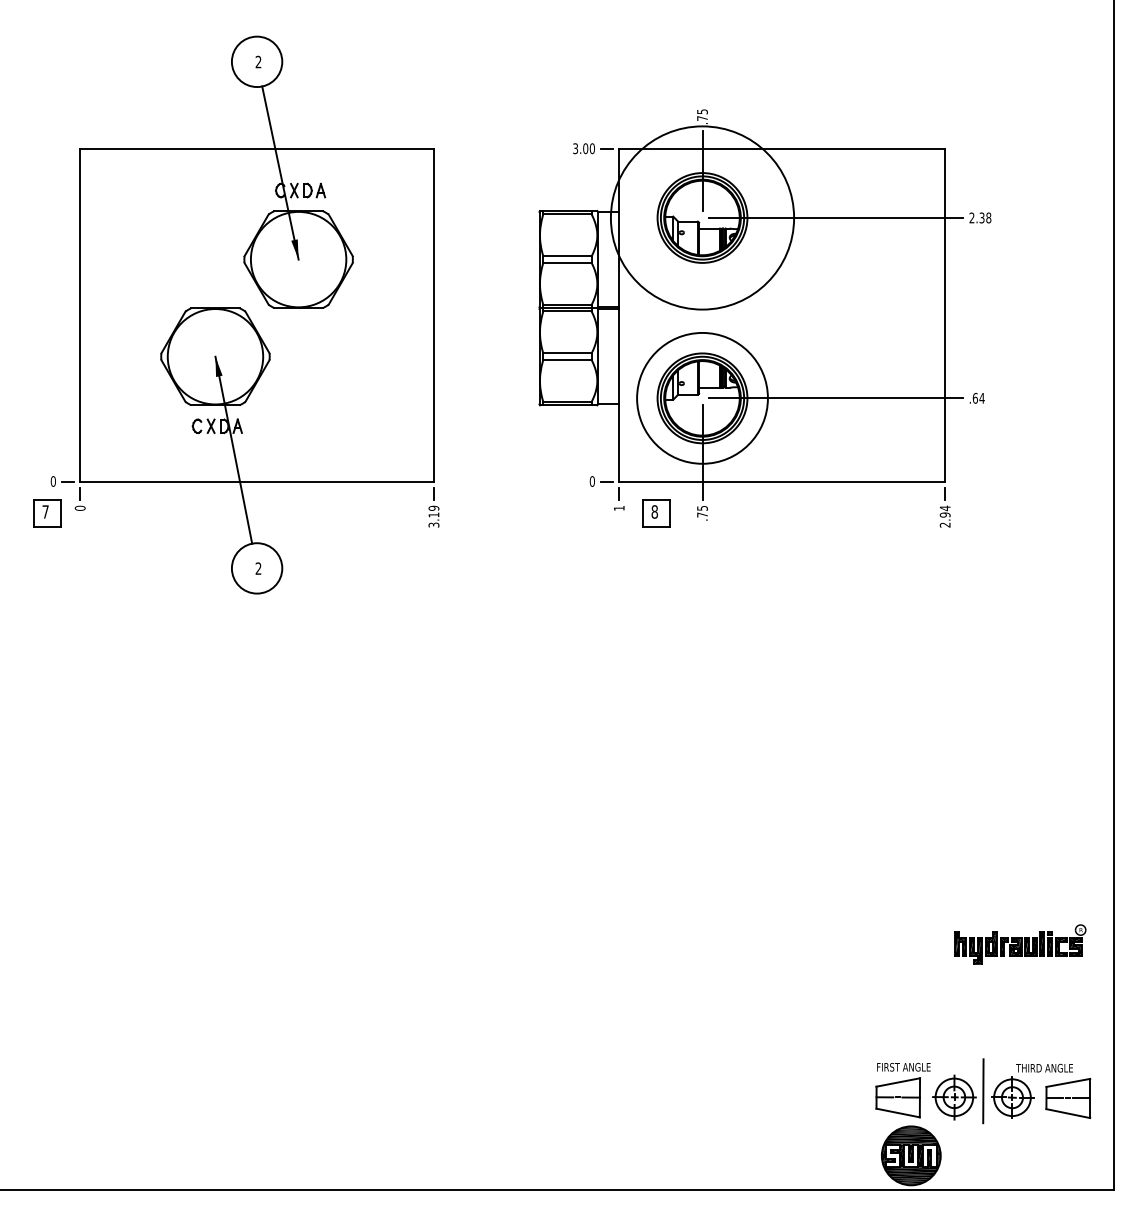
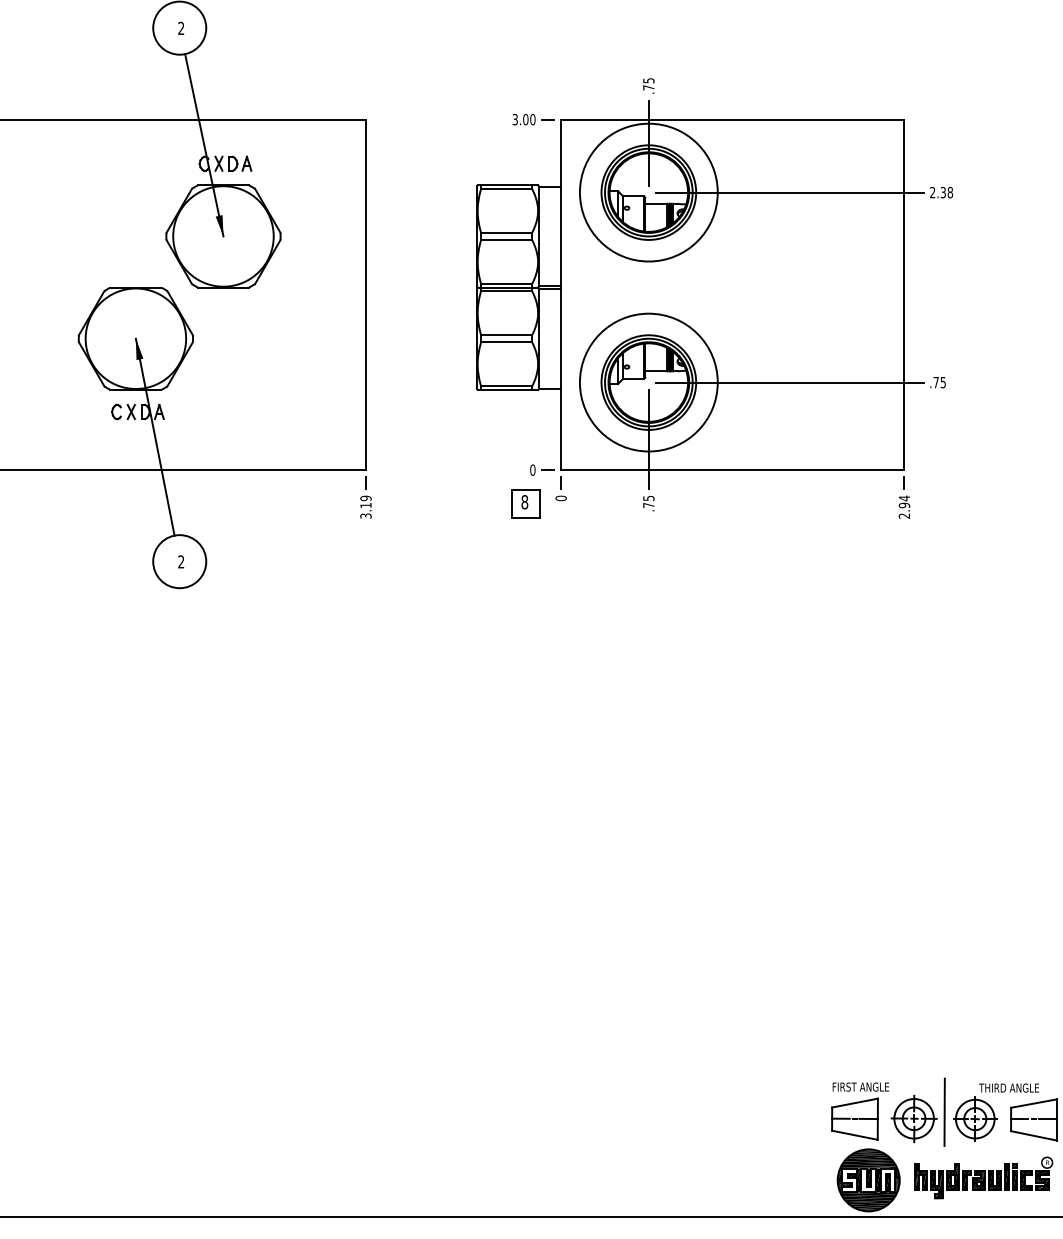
circle: (702, 217) -> (648, 192), size x0.71
text: (978, 398) -> (939, 382), .64 -> .75
text: (618, 507) -> (560, 497), 1 -> 0
part: (656, 513) -> (526, 503), moved
part: (1020, 944) -> (983, 1177), moved

